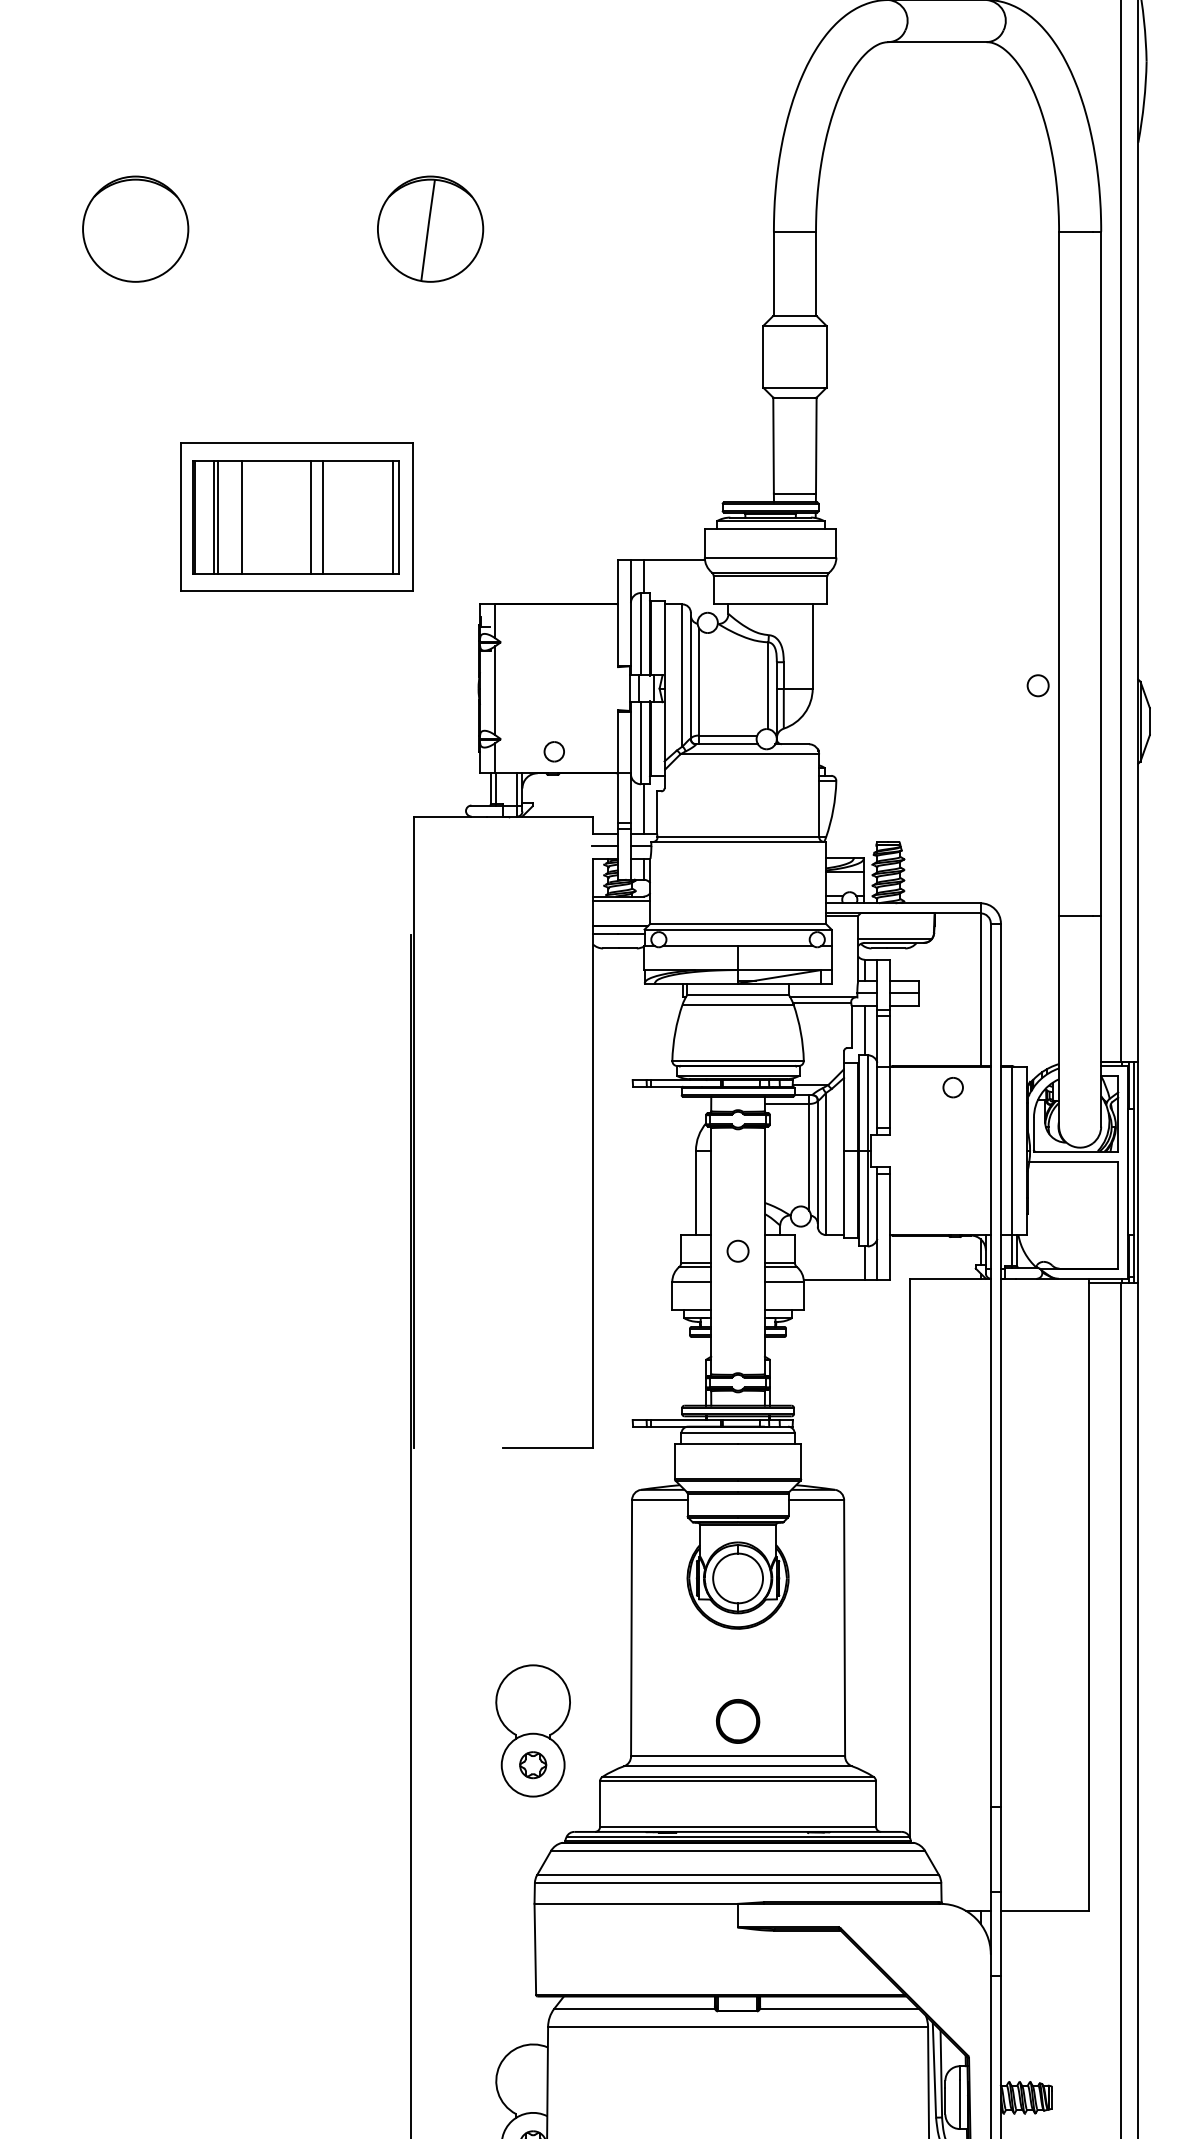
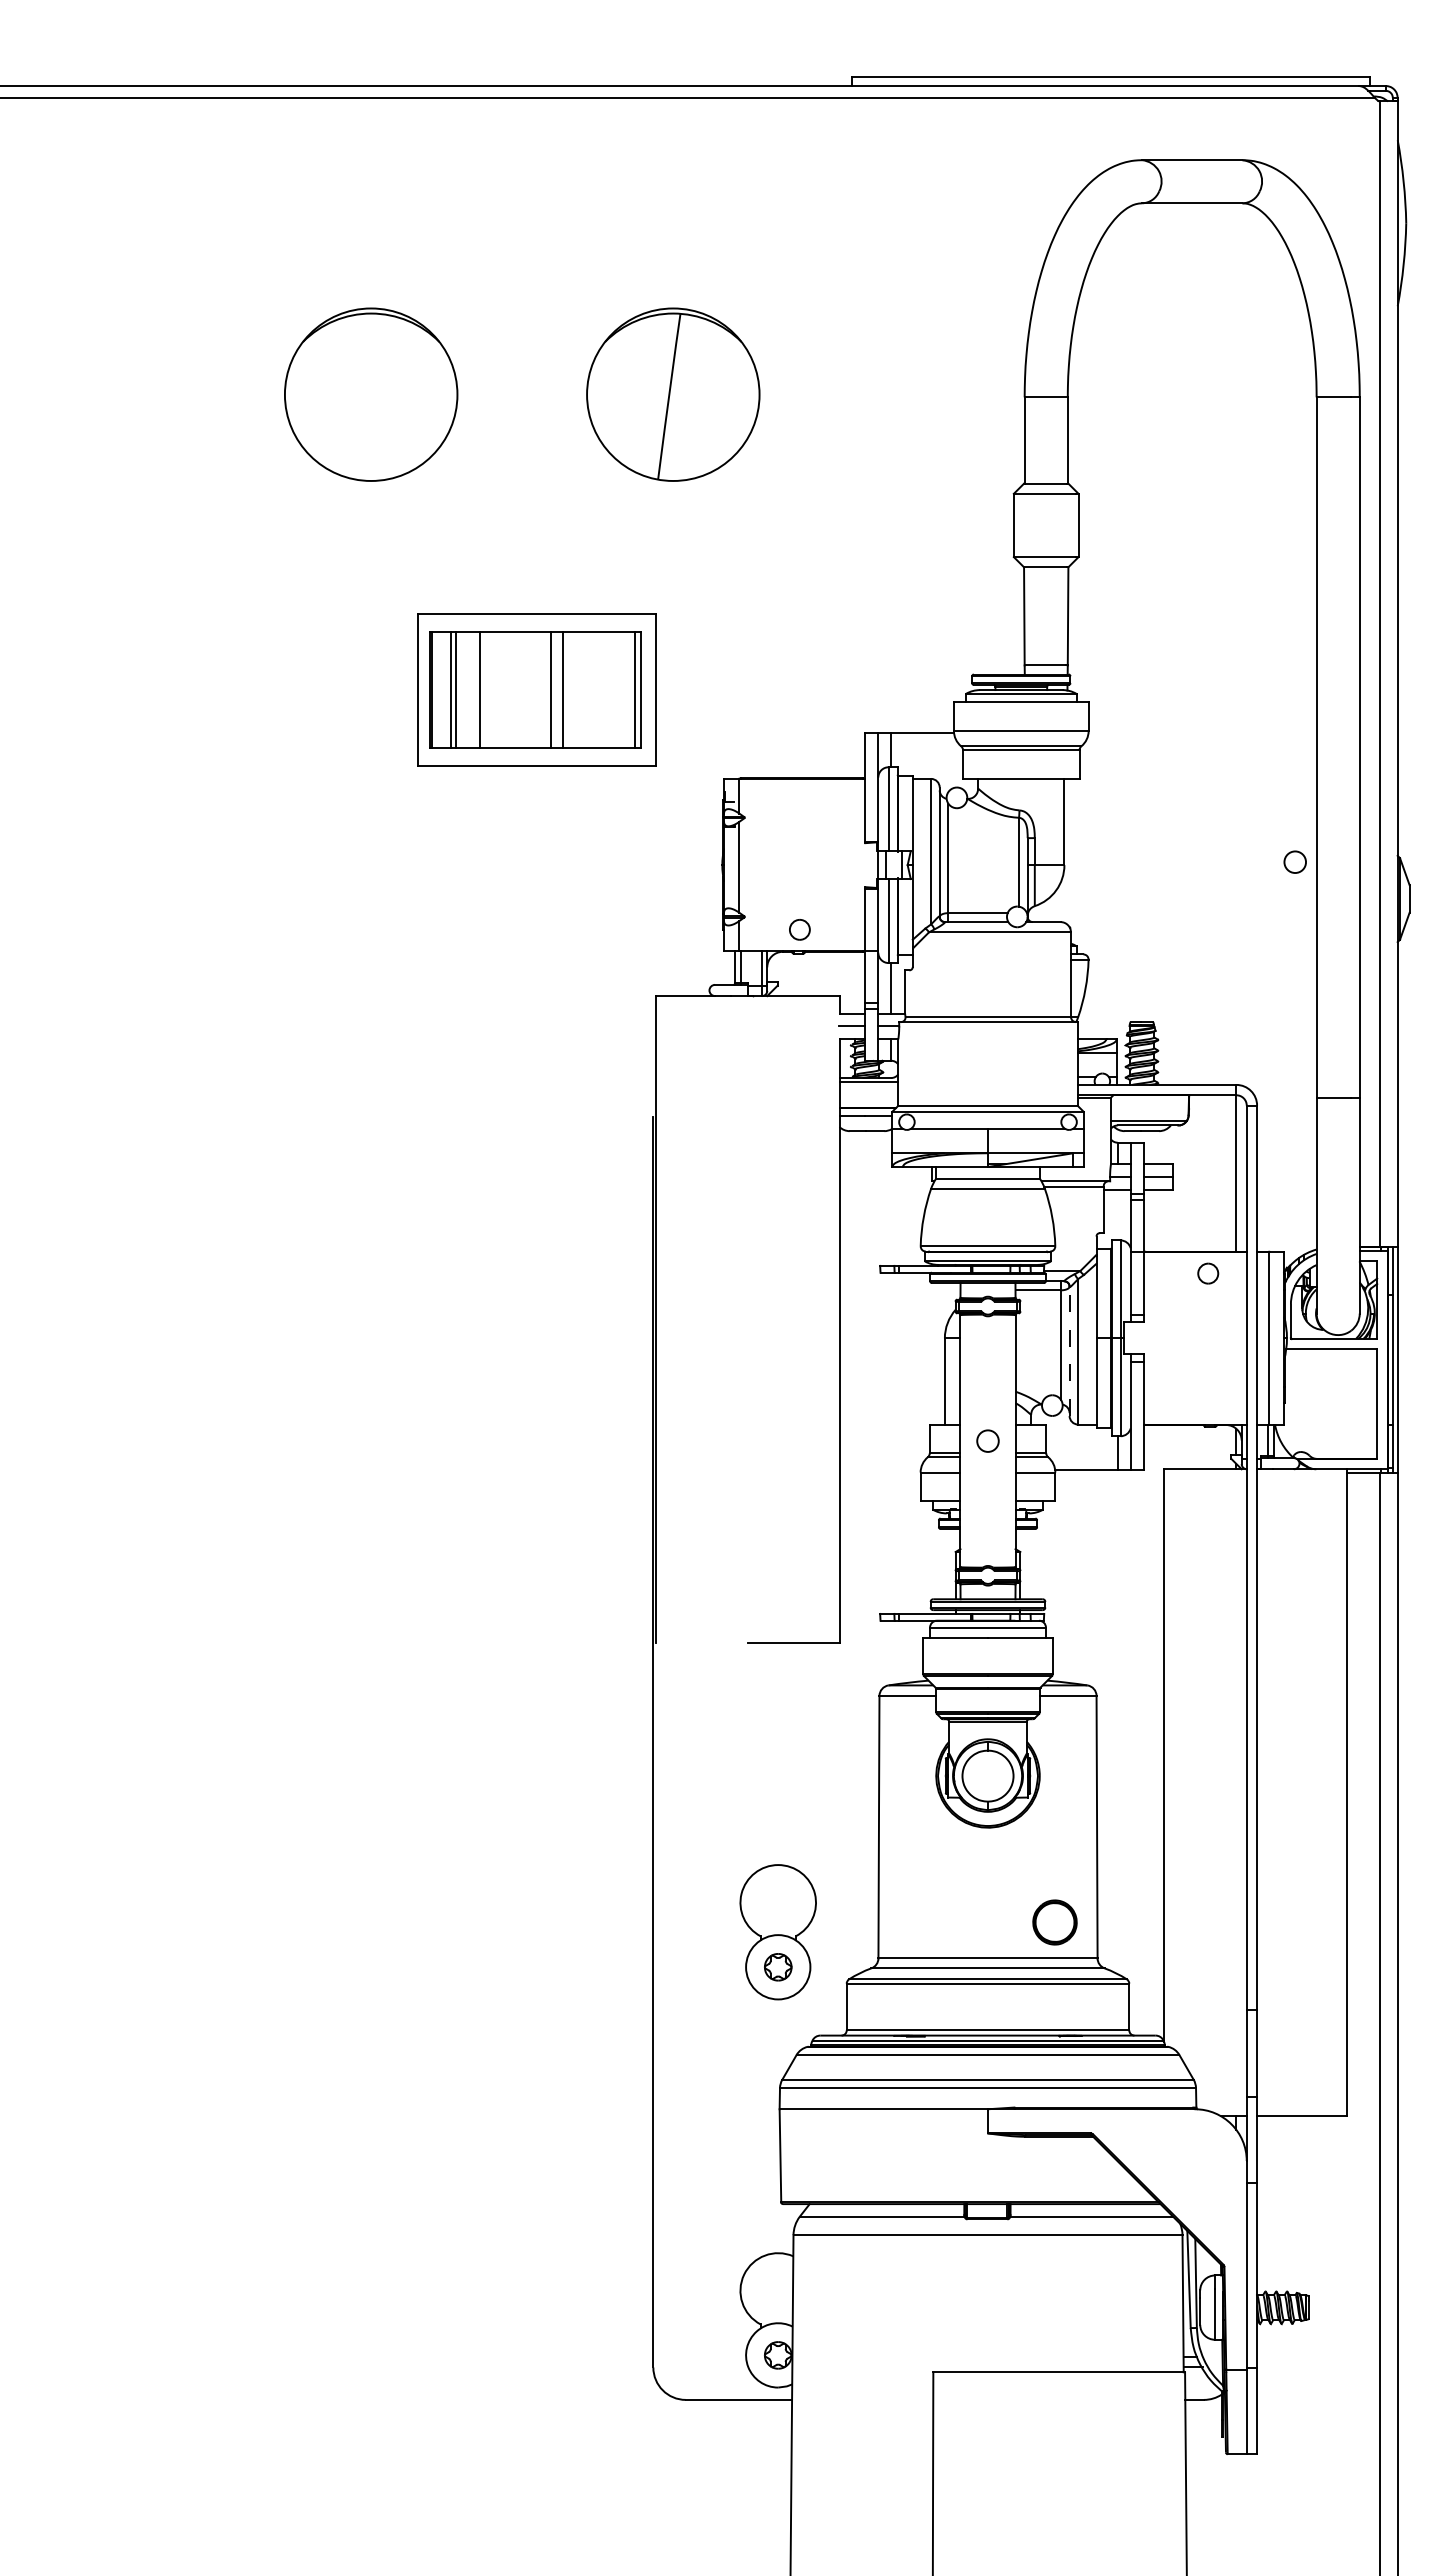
part: (135, 228) -> (371, 394), size x1.6
part: (429, 228) -> (672, 394), size x1.6
line: (864, 1029) -> (1117, 1214), removed
line: (817, 1163) -> (1069, 1351), solid -> dashed
part: (737, 1721) -> (1054, 1922), moved

